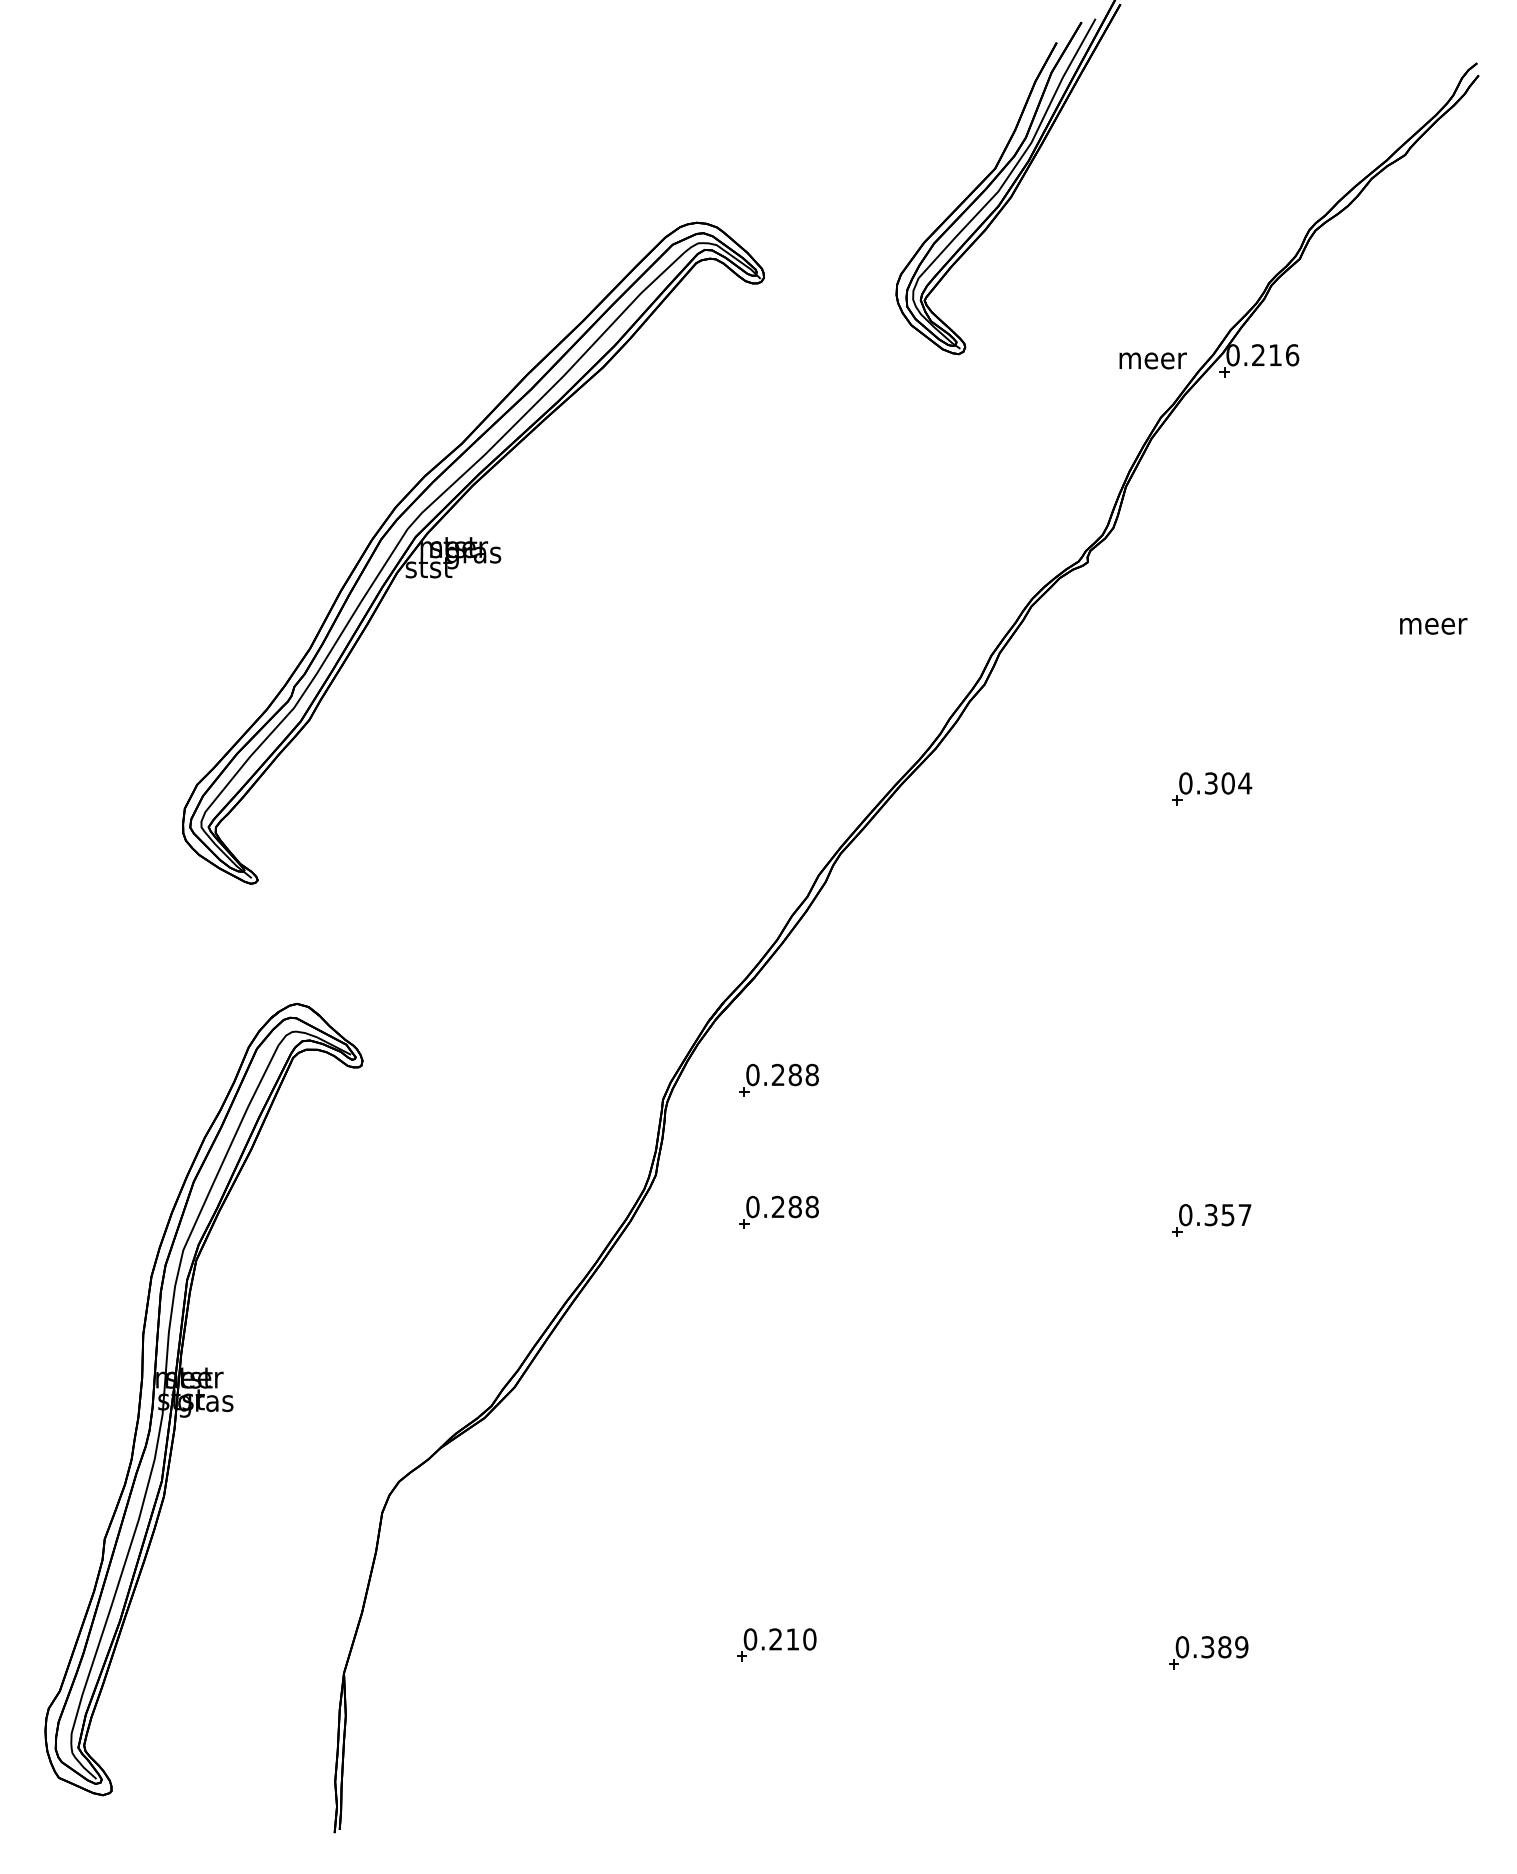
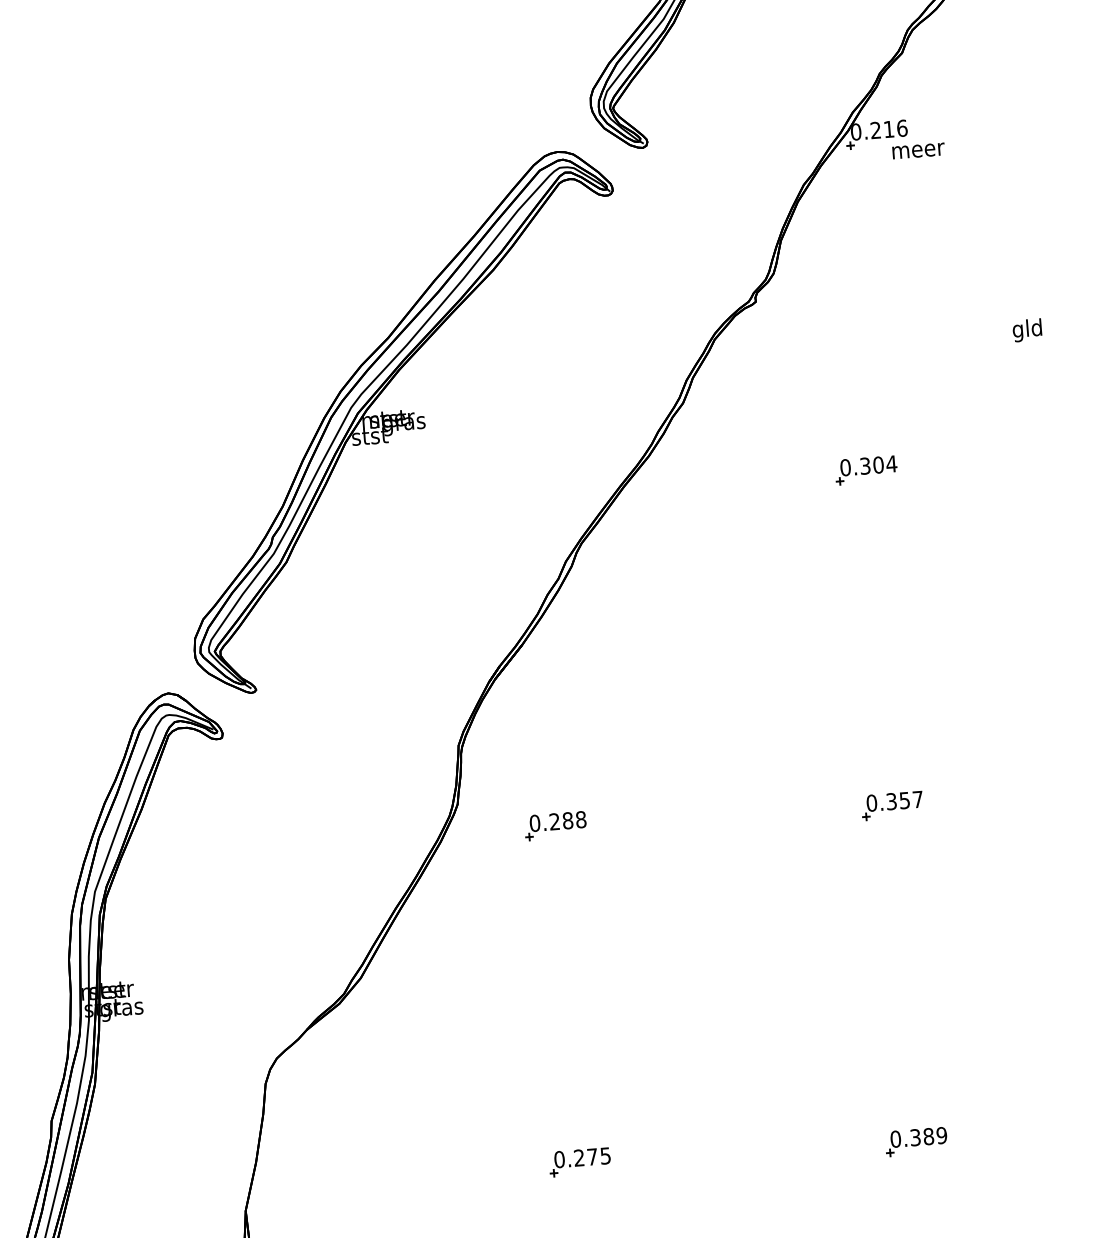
text: (1152, 360) -> (918, 150), moved
part: (473, 552) -> (403, 421), moved
text: (1433, 626) -> (1028, 330), meer -> gld
part: (778, 1079) -> (547, 722), removed
text: (801, 1639) -> (599, 1156), 0.210 -> 0.275

